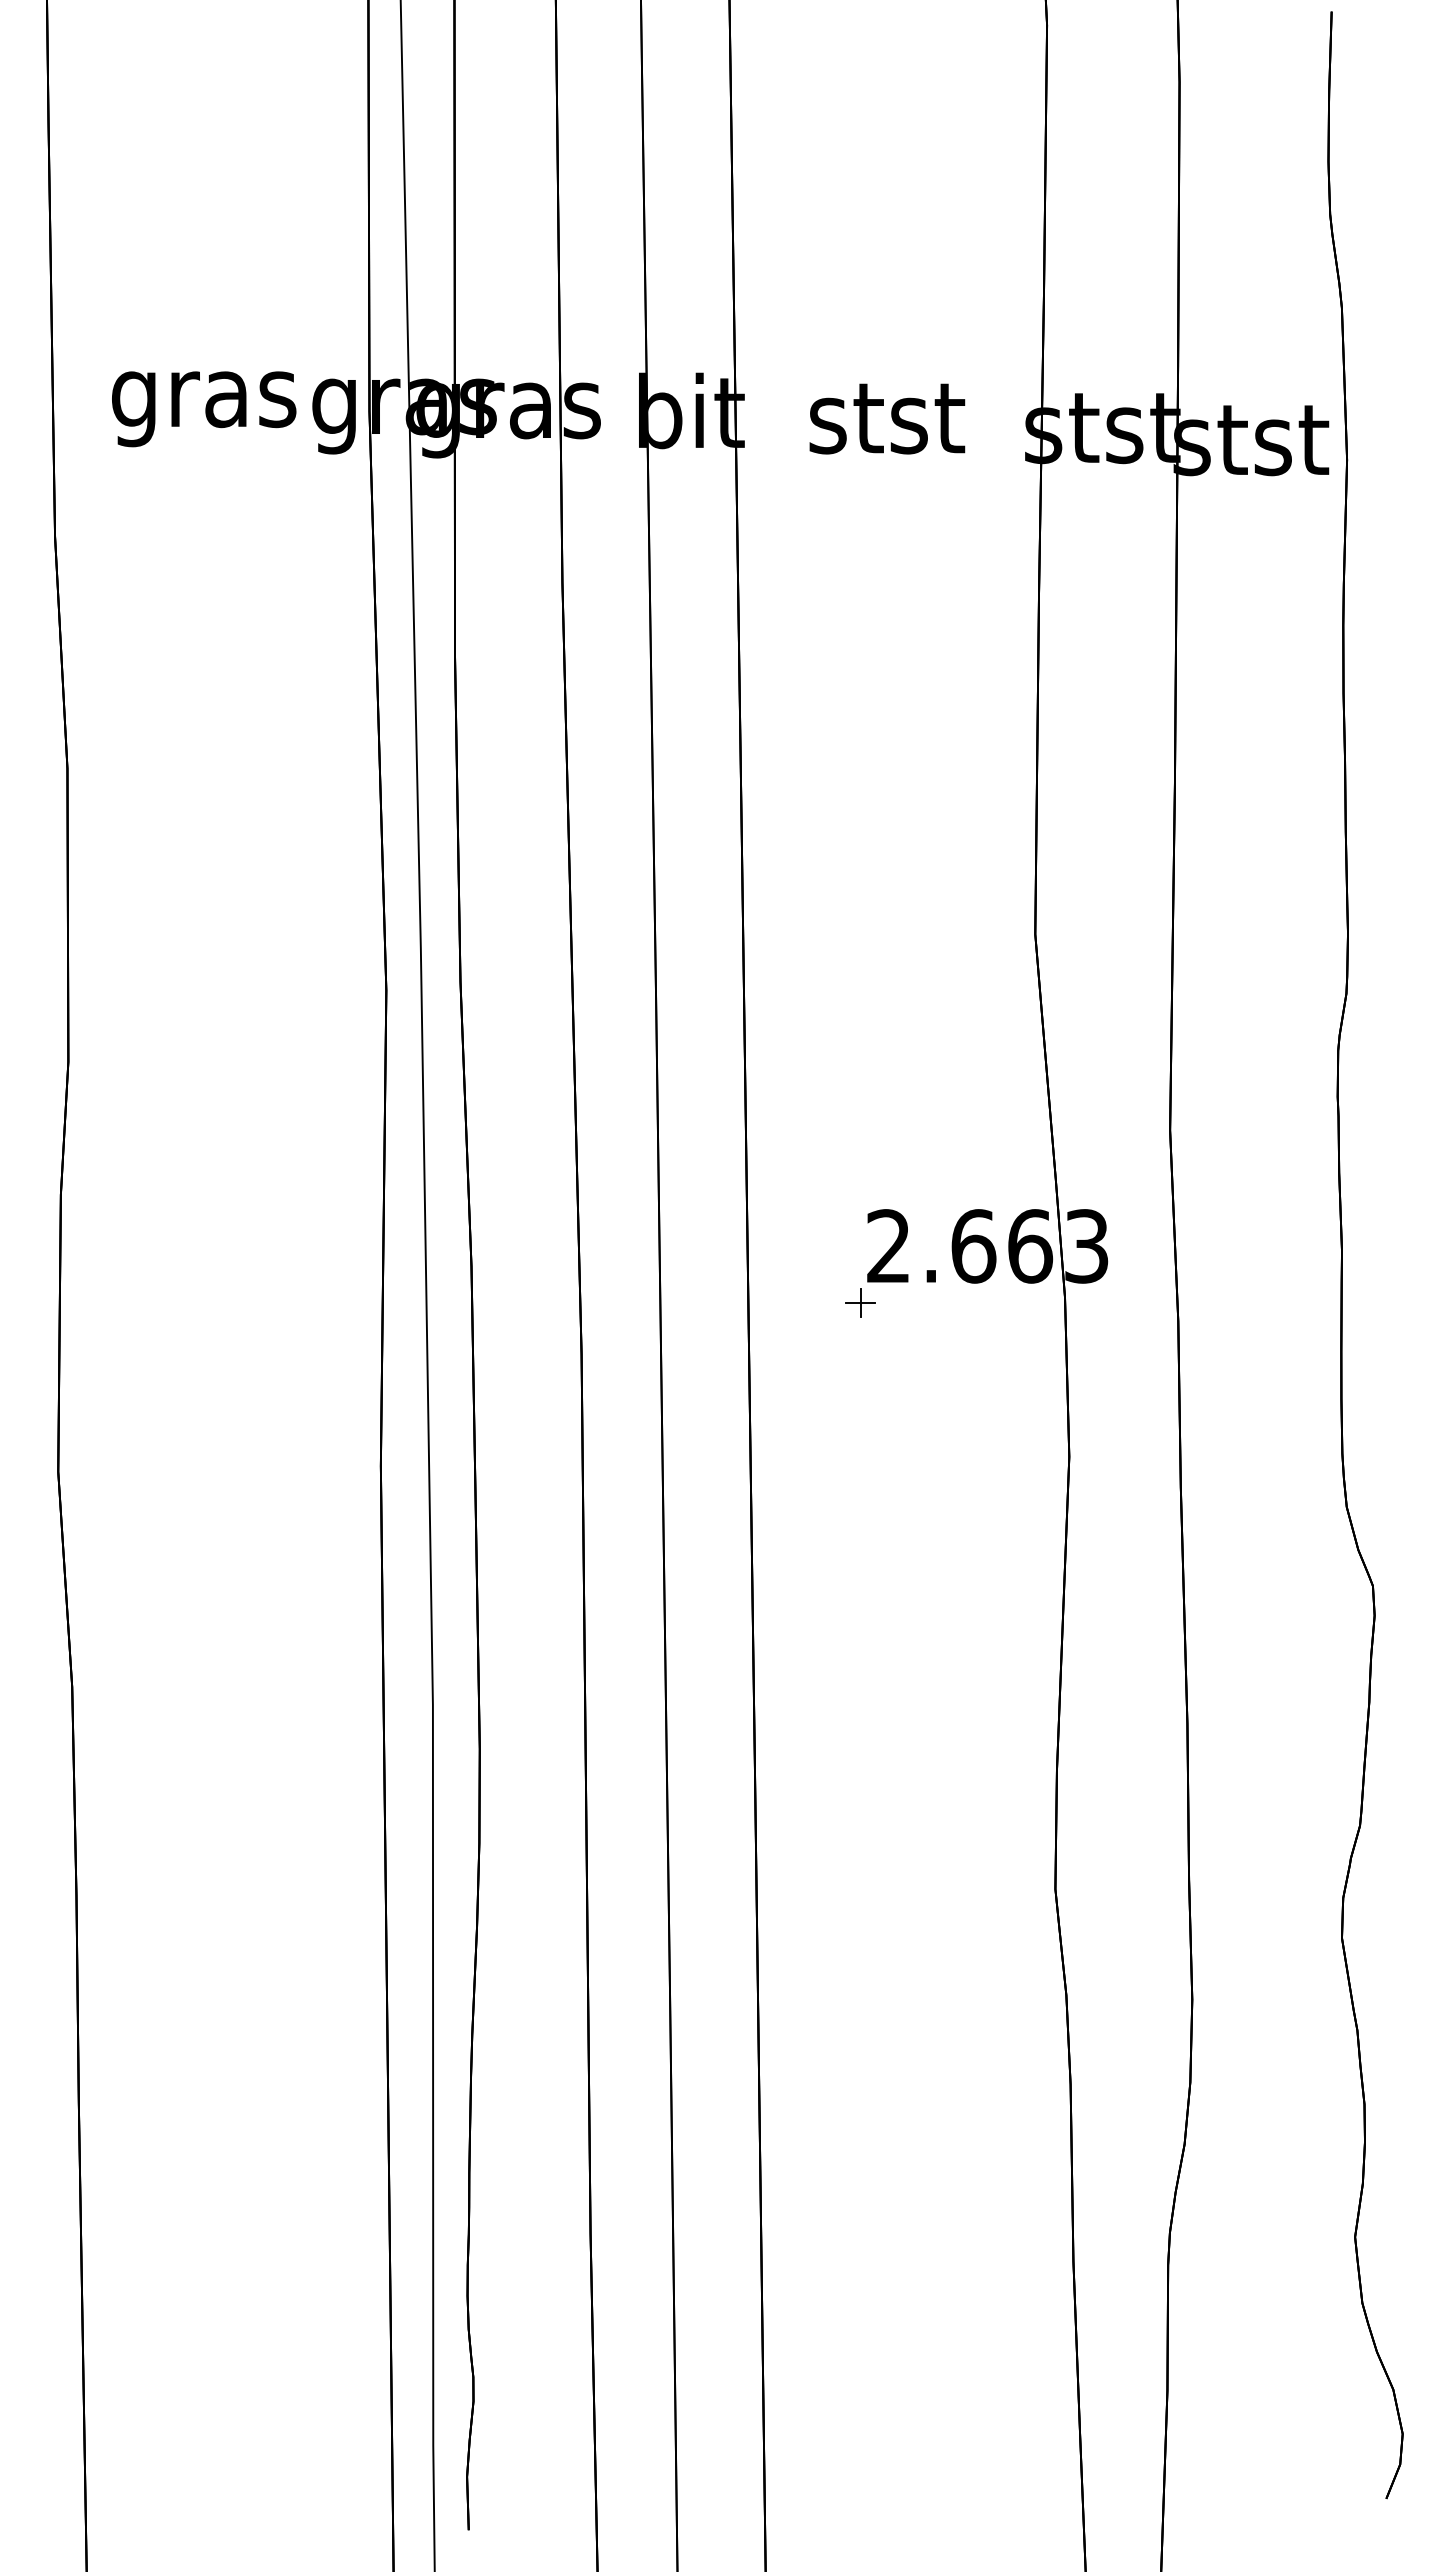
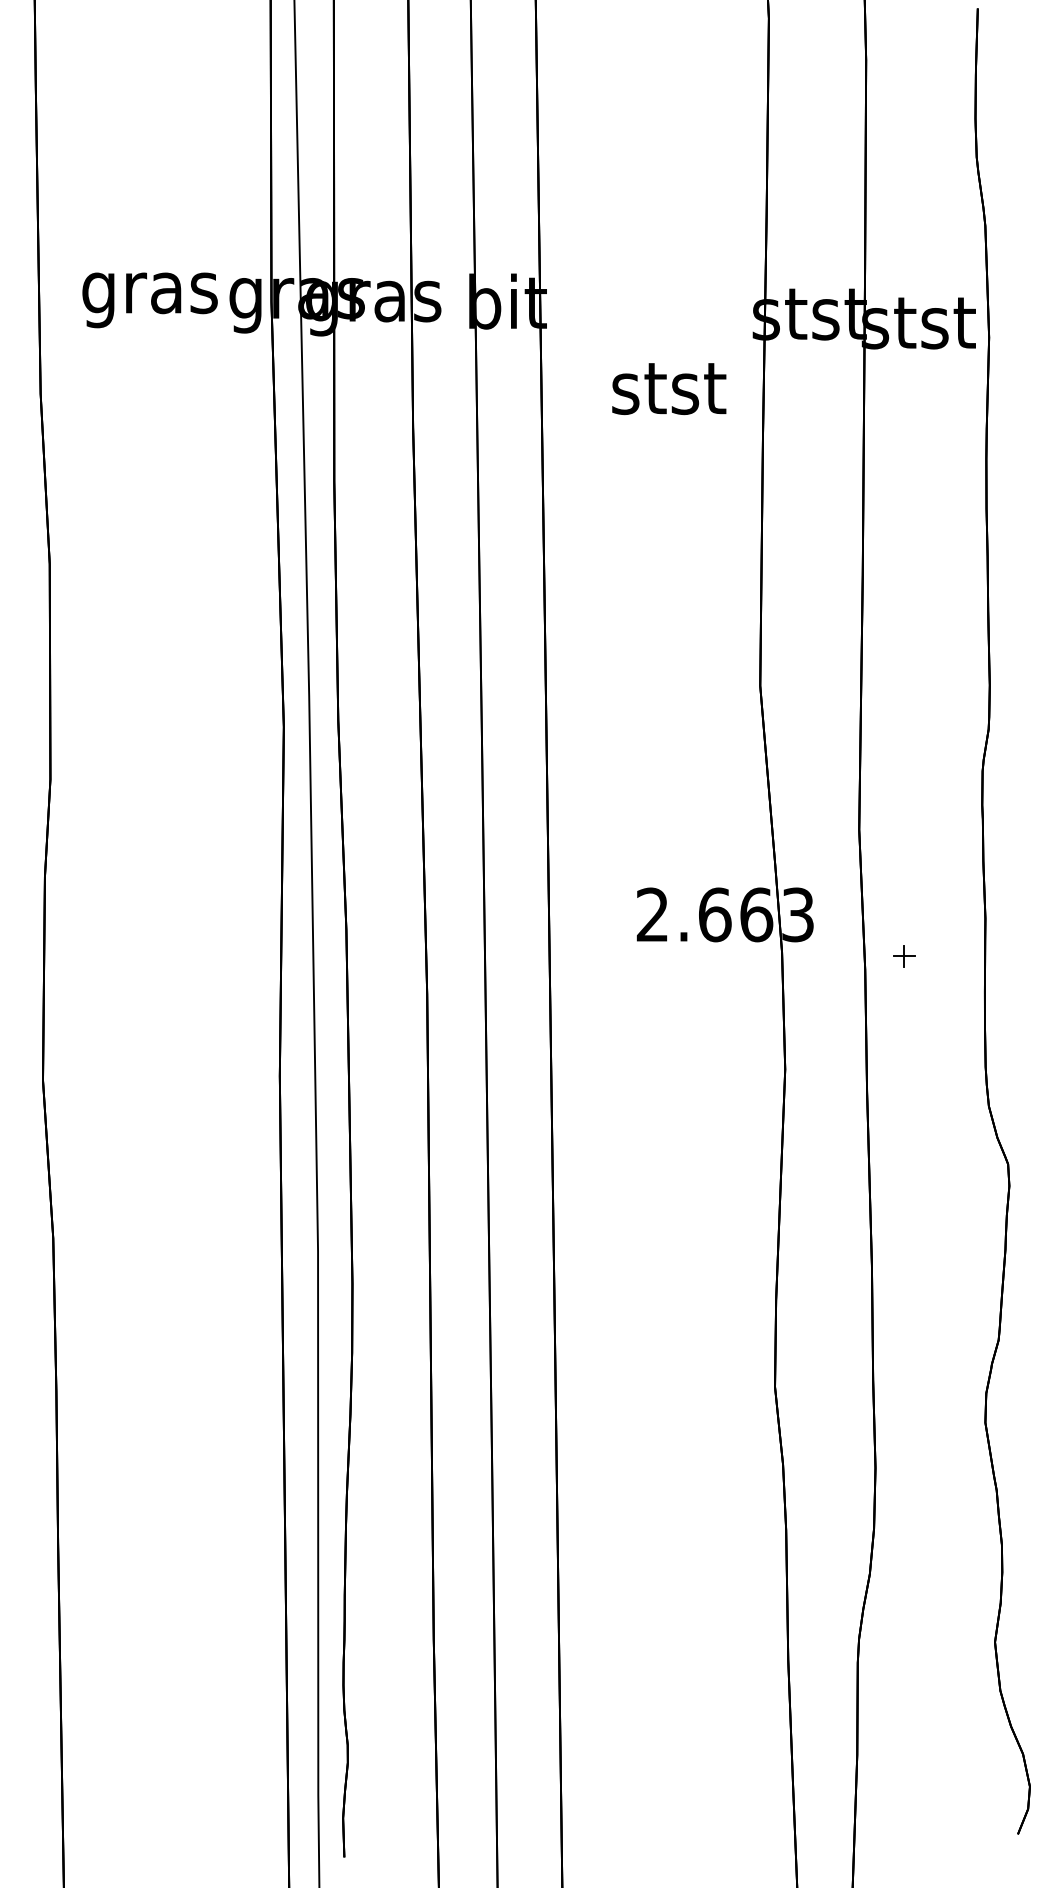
text: (887, 418) -> (669, 388), moved
part: (860, 1302) -> (904, 956), moved

